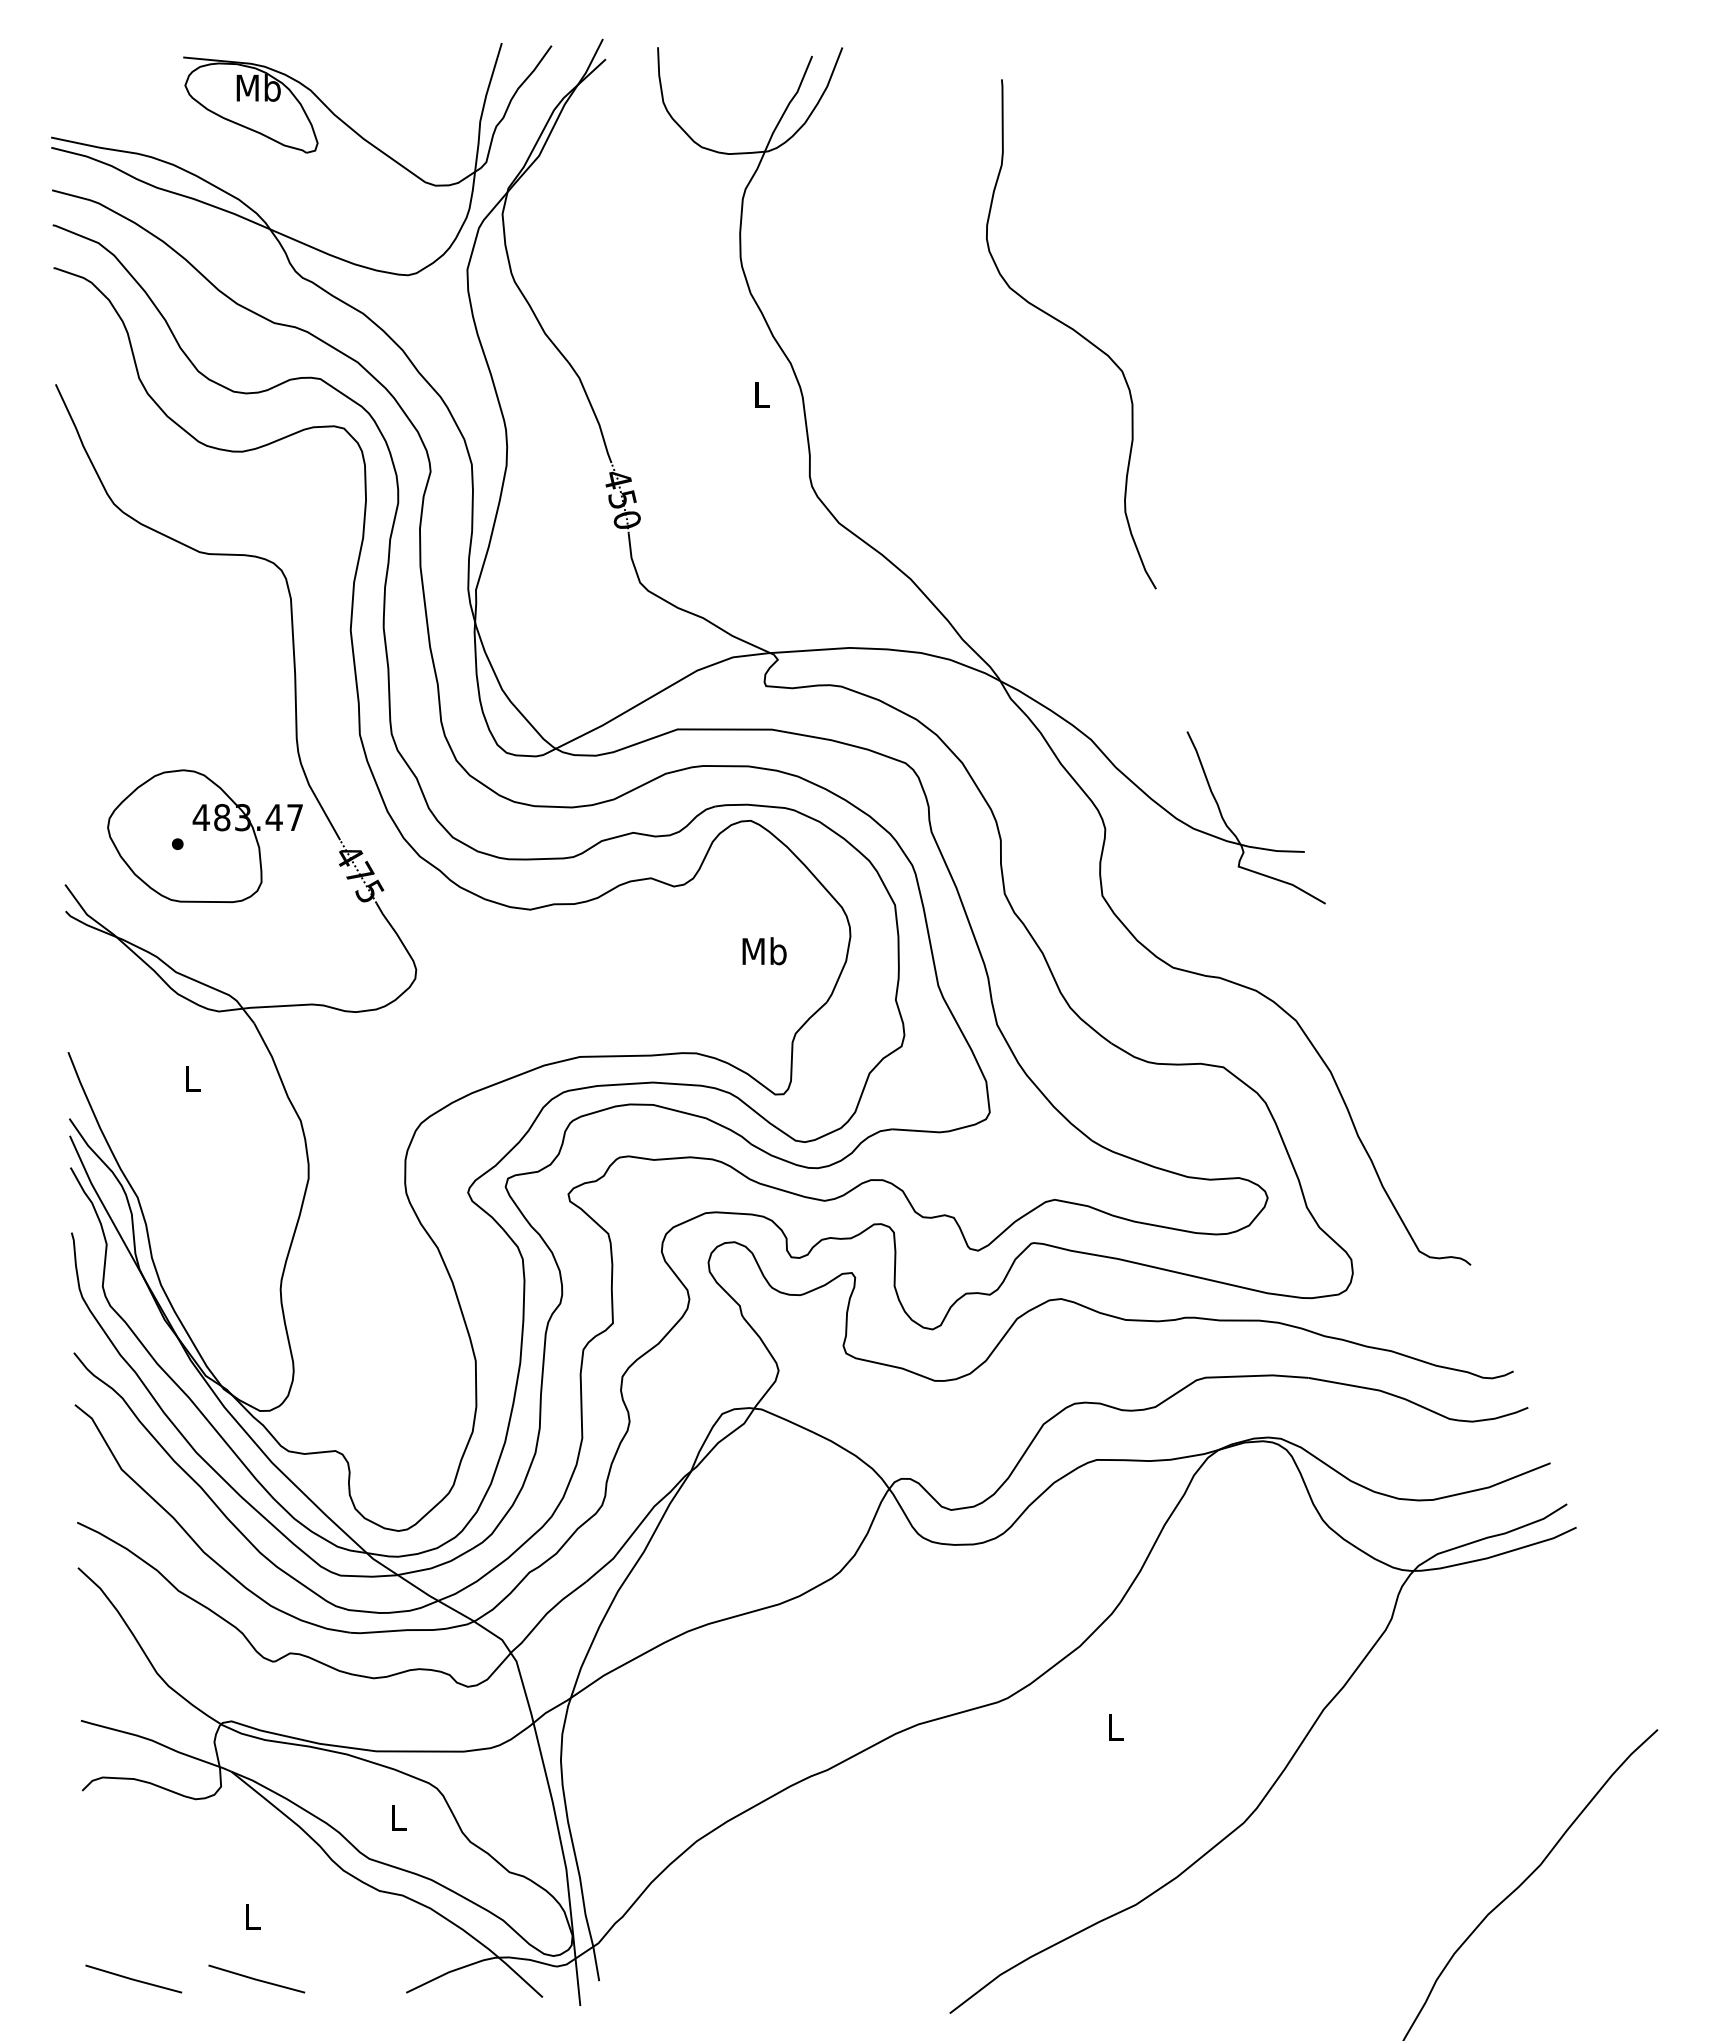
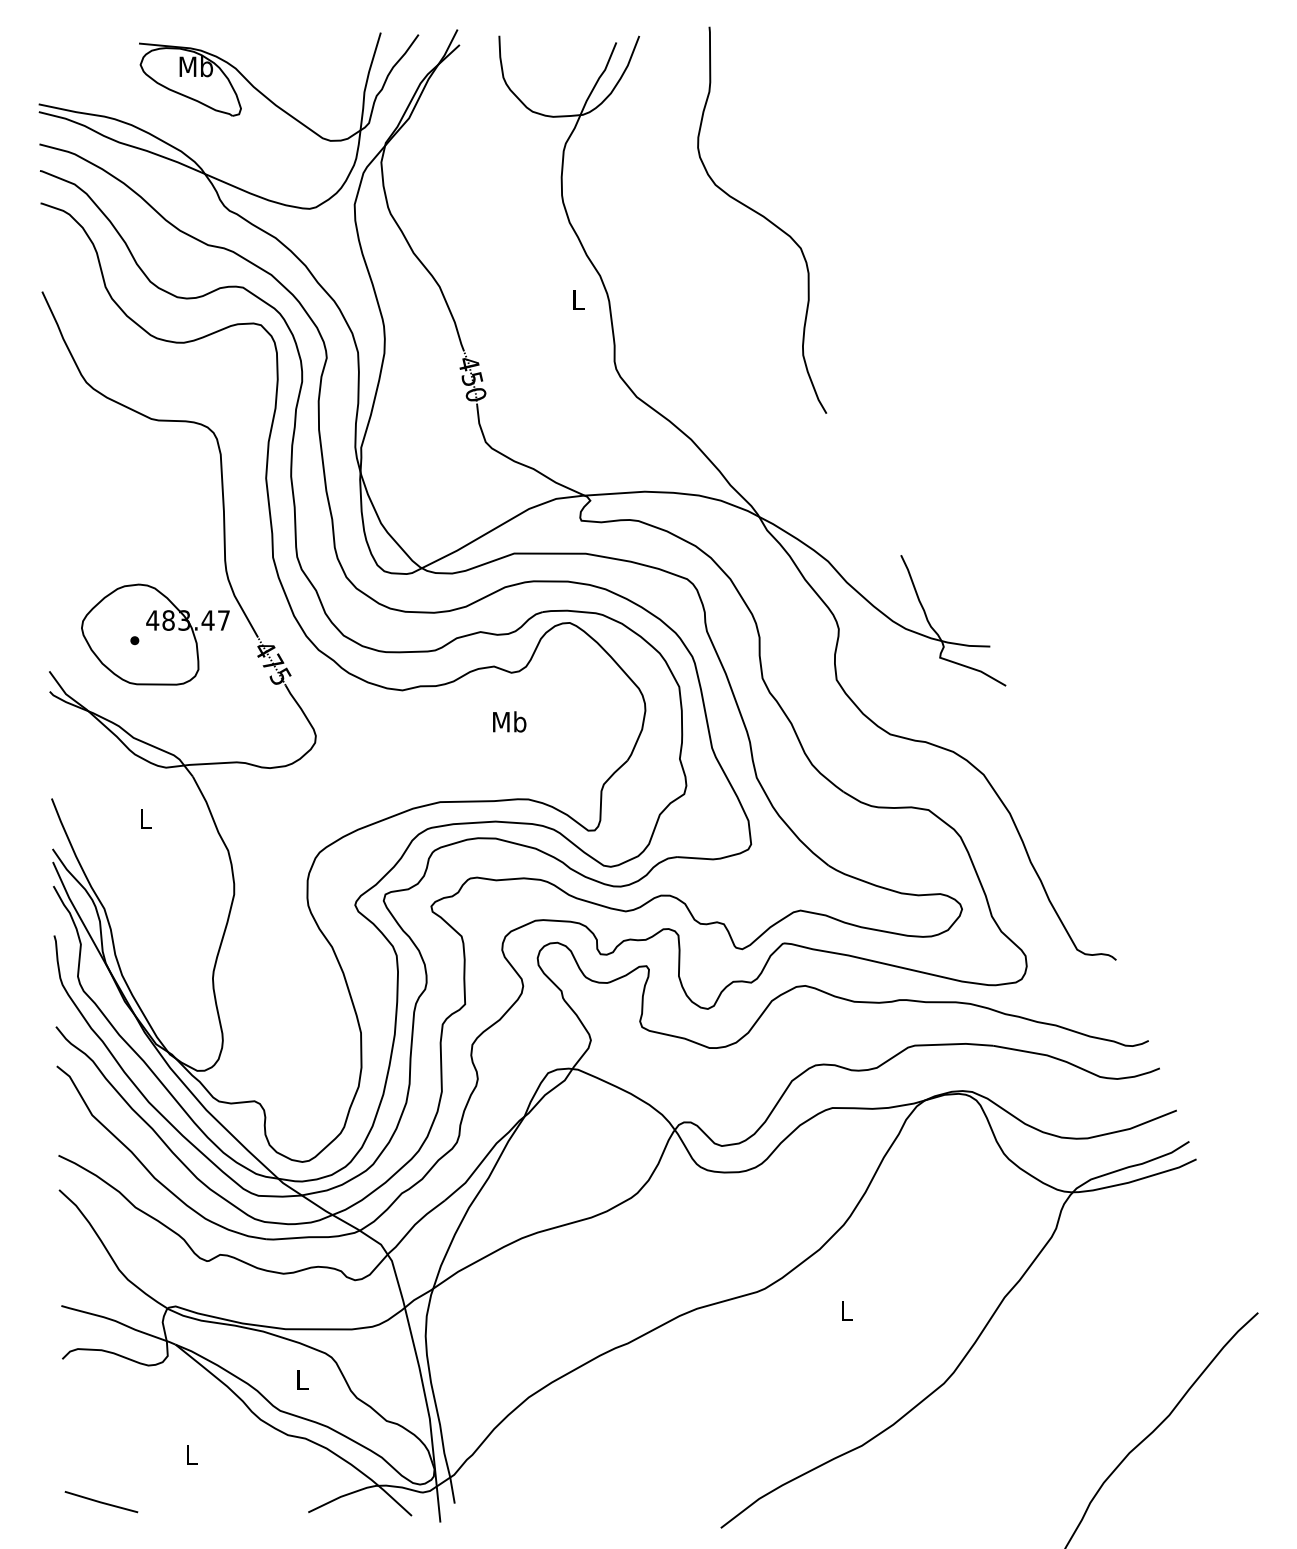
curve: (1072, 330) -> (763, 217), moved
text: (764, 951) -> (509, 722), moved
line: (256, 1978) -> (194, 1501), removed

